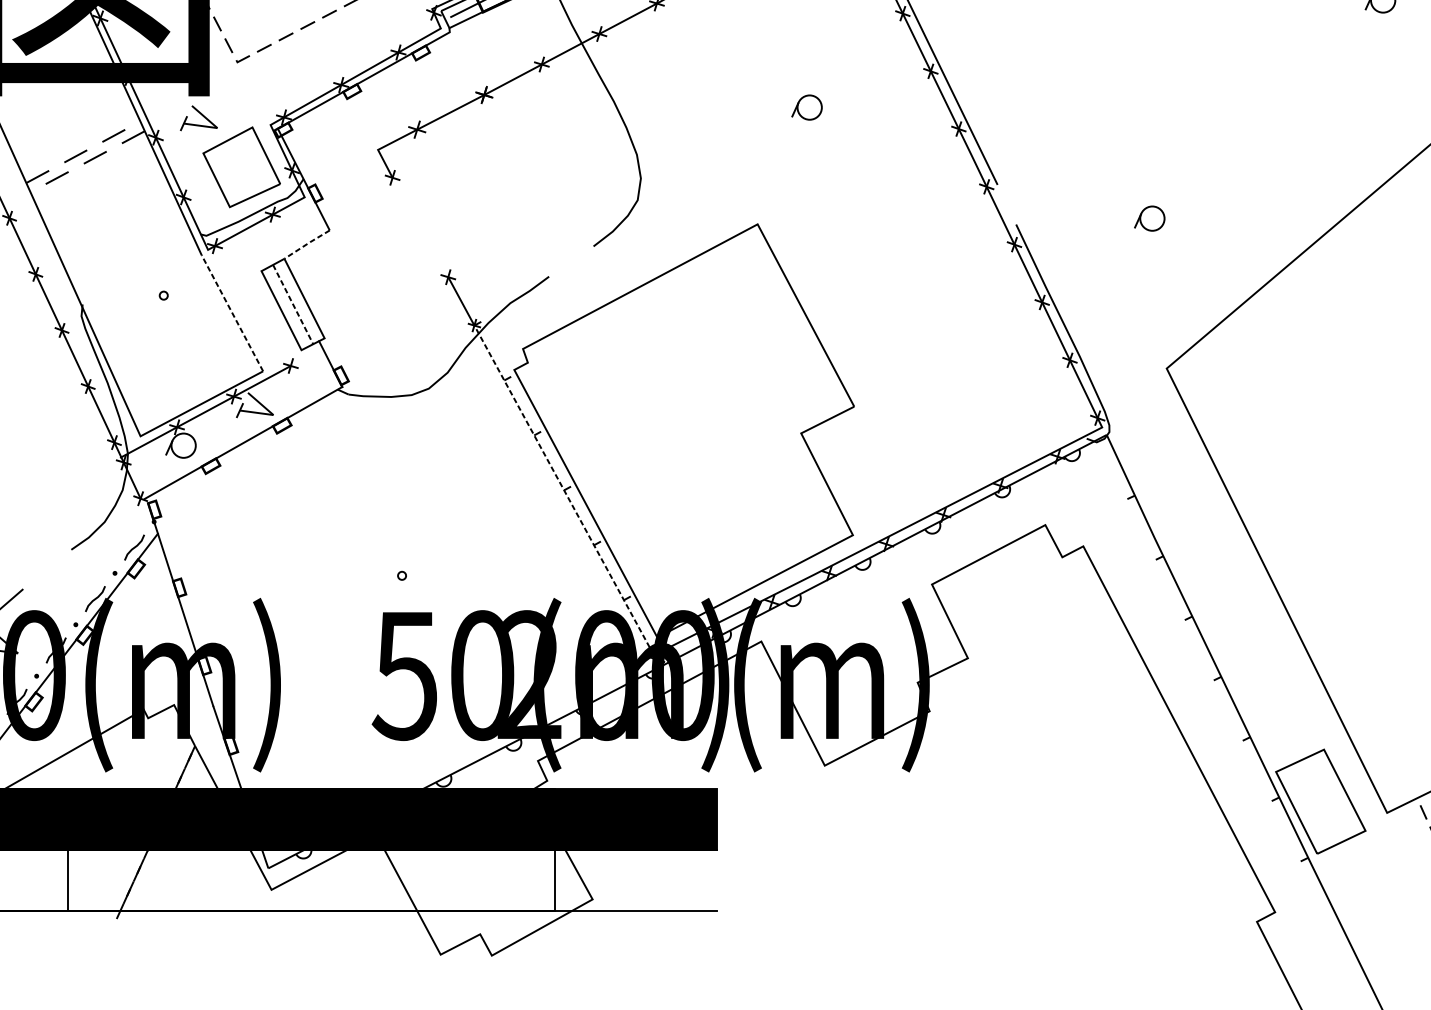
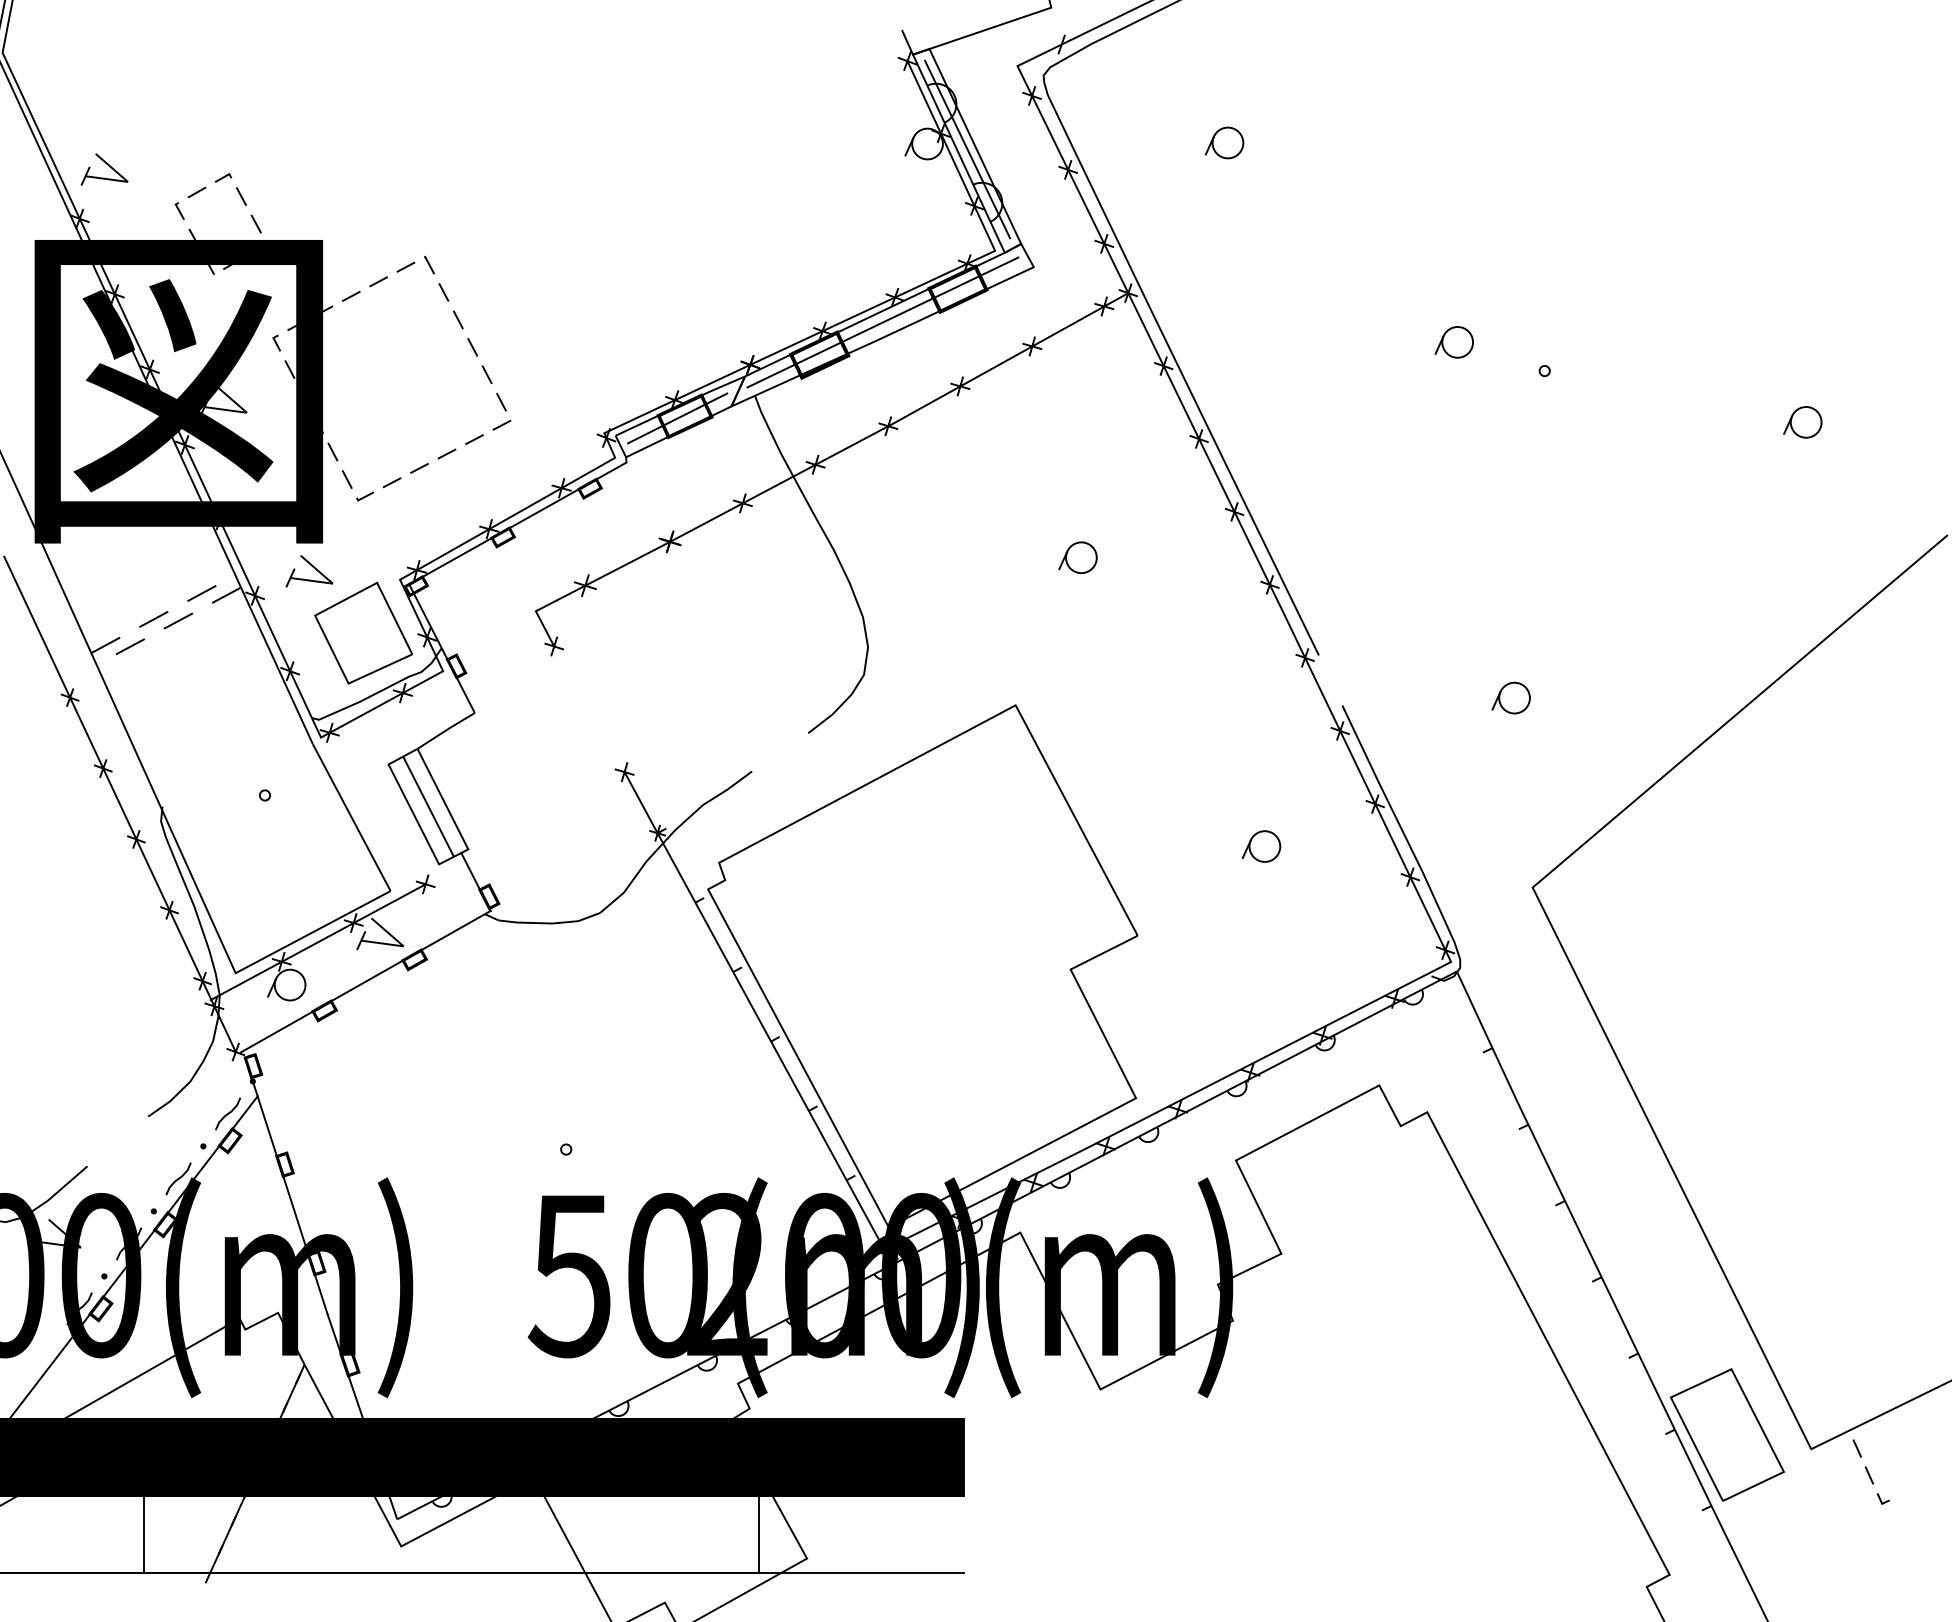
line: (306, 244) -> (445, 730), dashed -> solid
line: (293, 305) -> (428, 807), dashed -> solid
line: (232, 313) -> (351, 817), dashed -> solid
part: (952, 336) -> (1261, 846), added
line: (563, 490) -> (770, 1041), dashed -> solid

